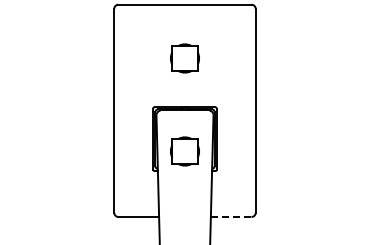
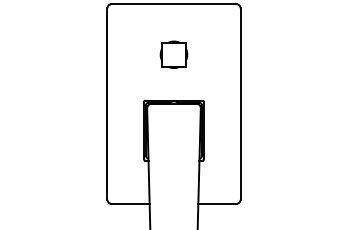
part: (184, 151) -> (173, 142), removed
line: (231, 216) -> (217, 203), dashed -> solid

